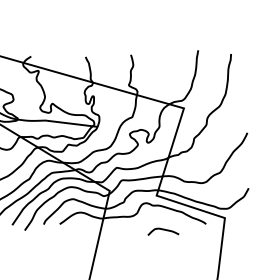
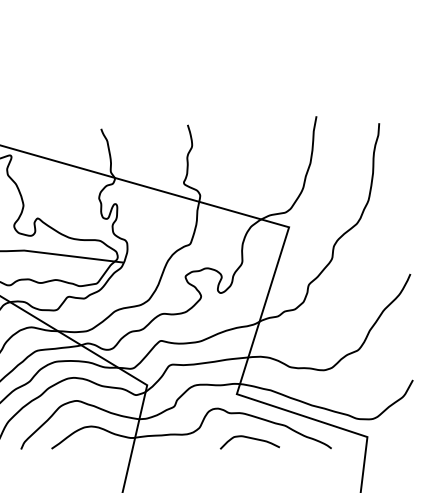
curve: (163, 230) -> (249, 439), moved

